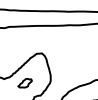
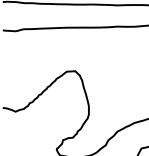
part: (24, 83) -> (47, 118), removed

